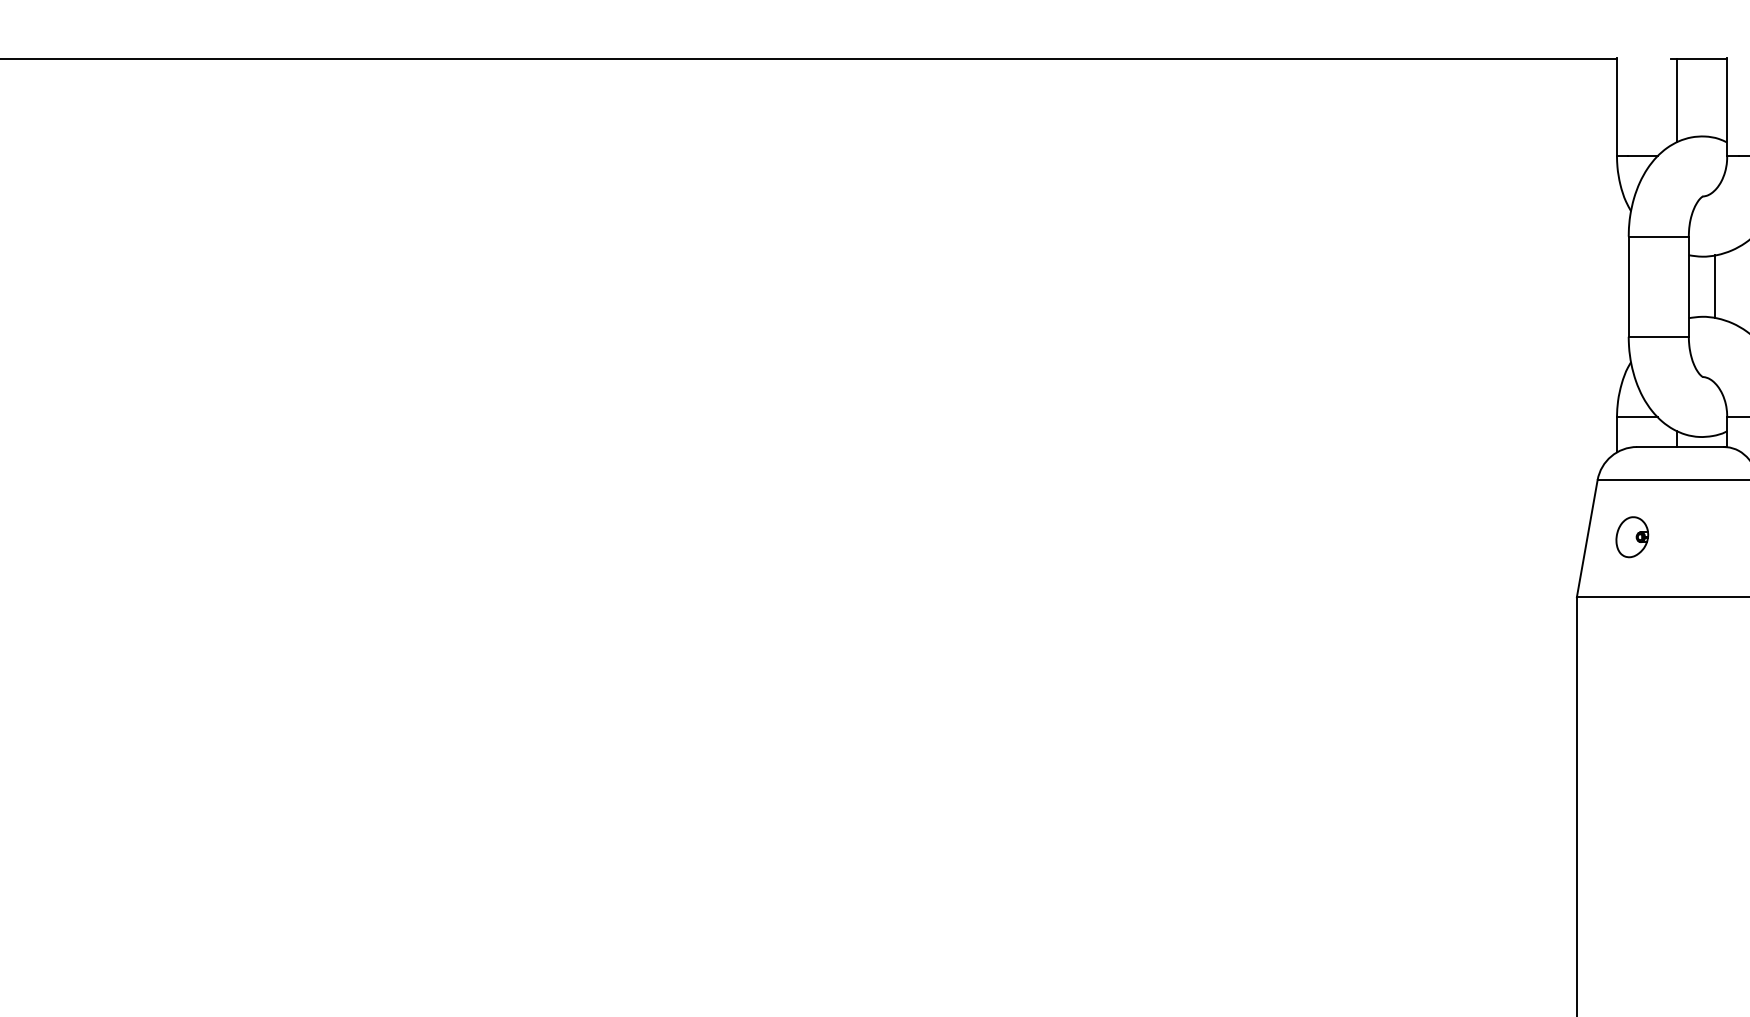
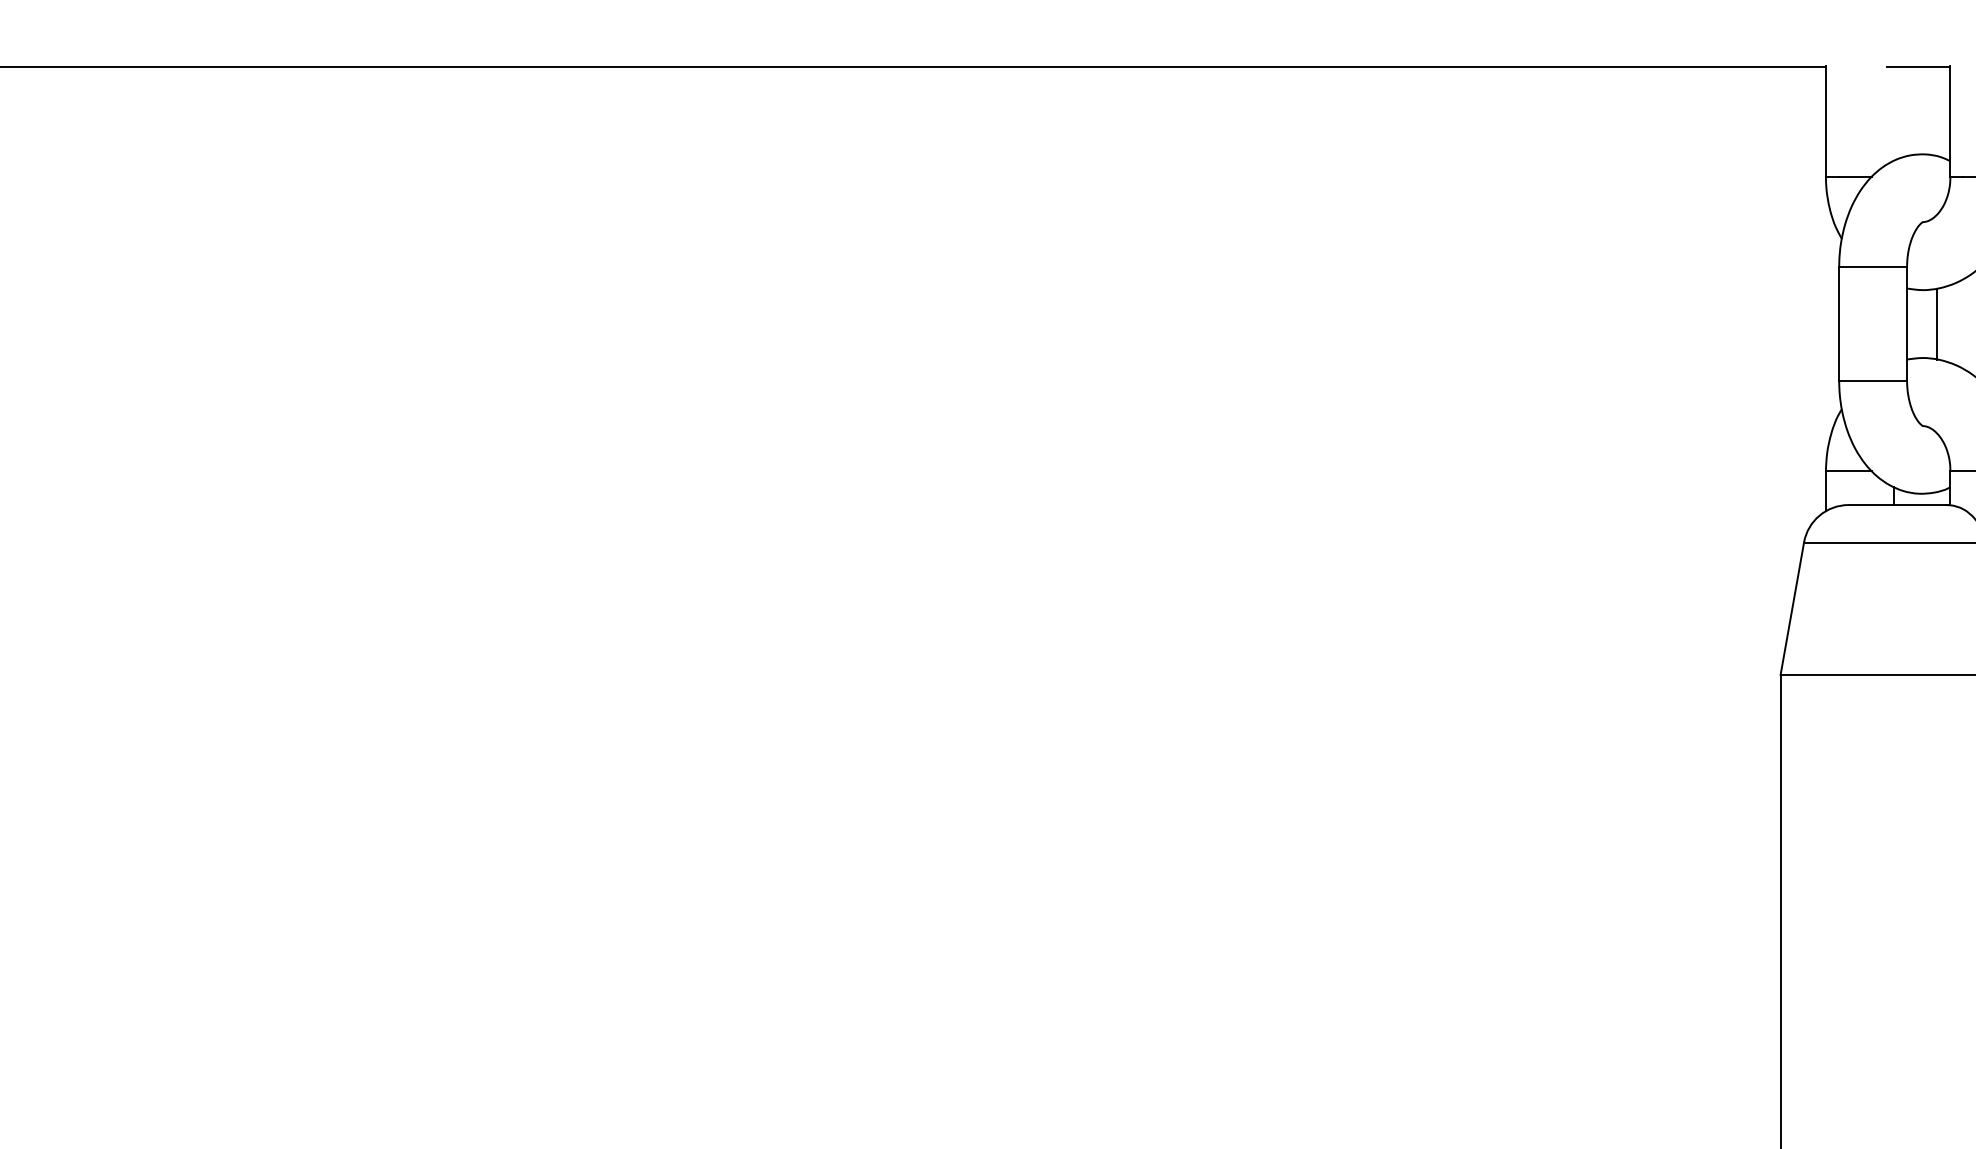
line: (1676, 100) -> (1893, 113), removed
part: (1632, 536) -> (1843, 606), removed

